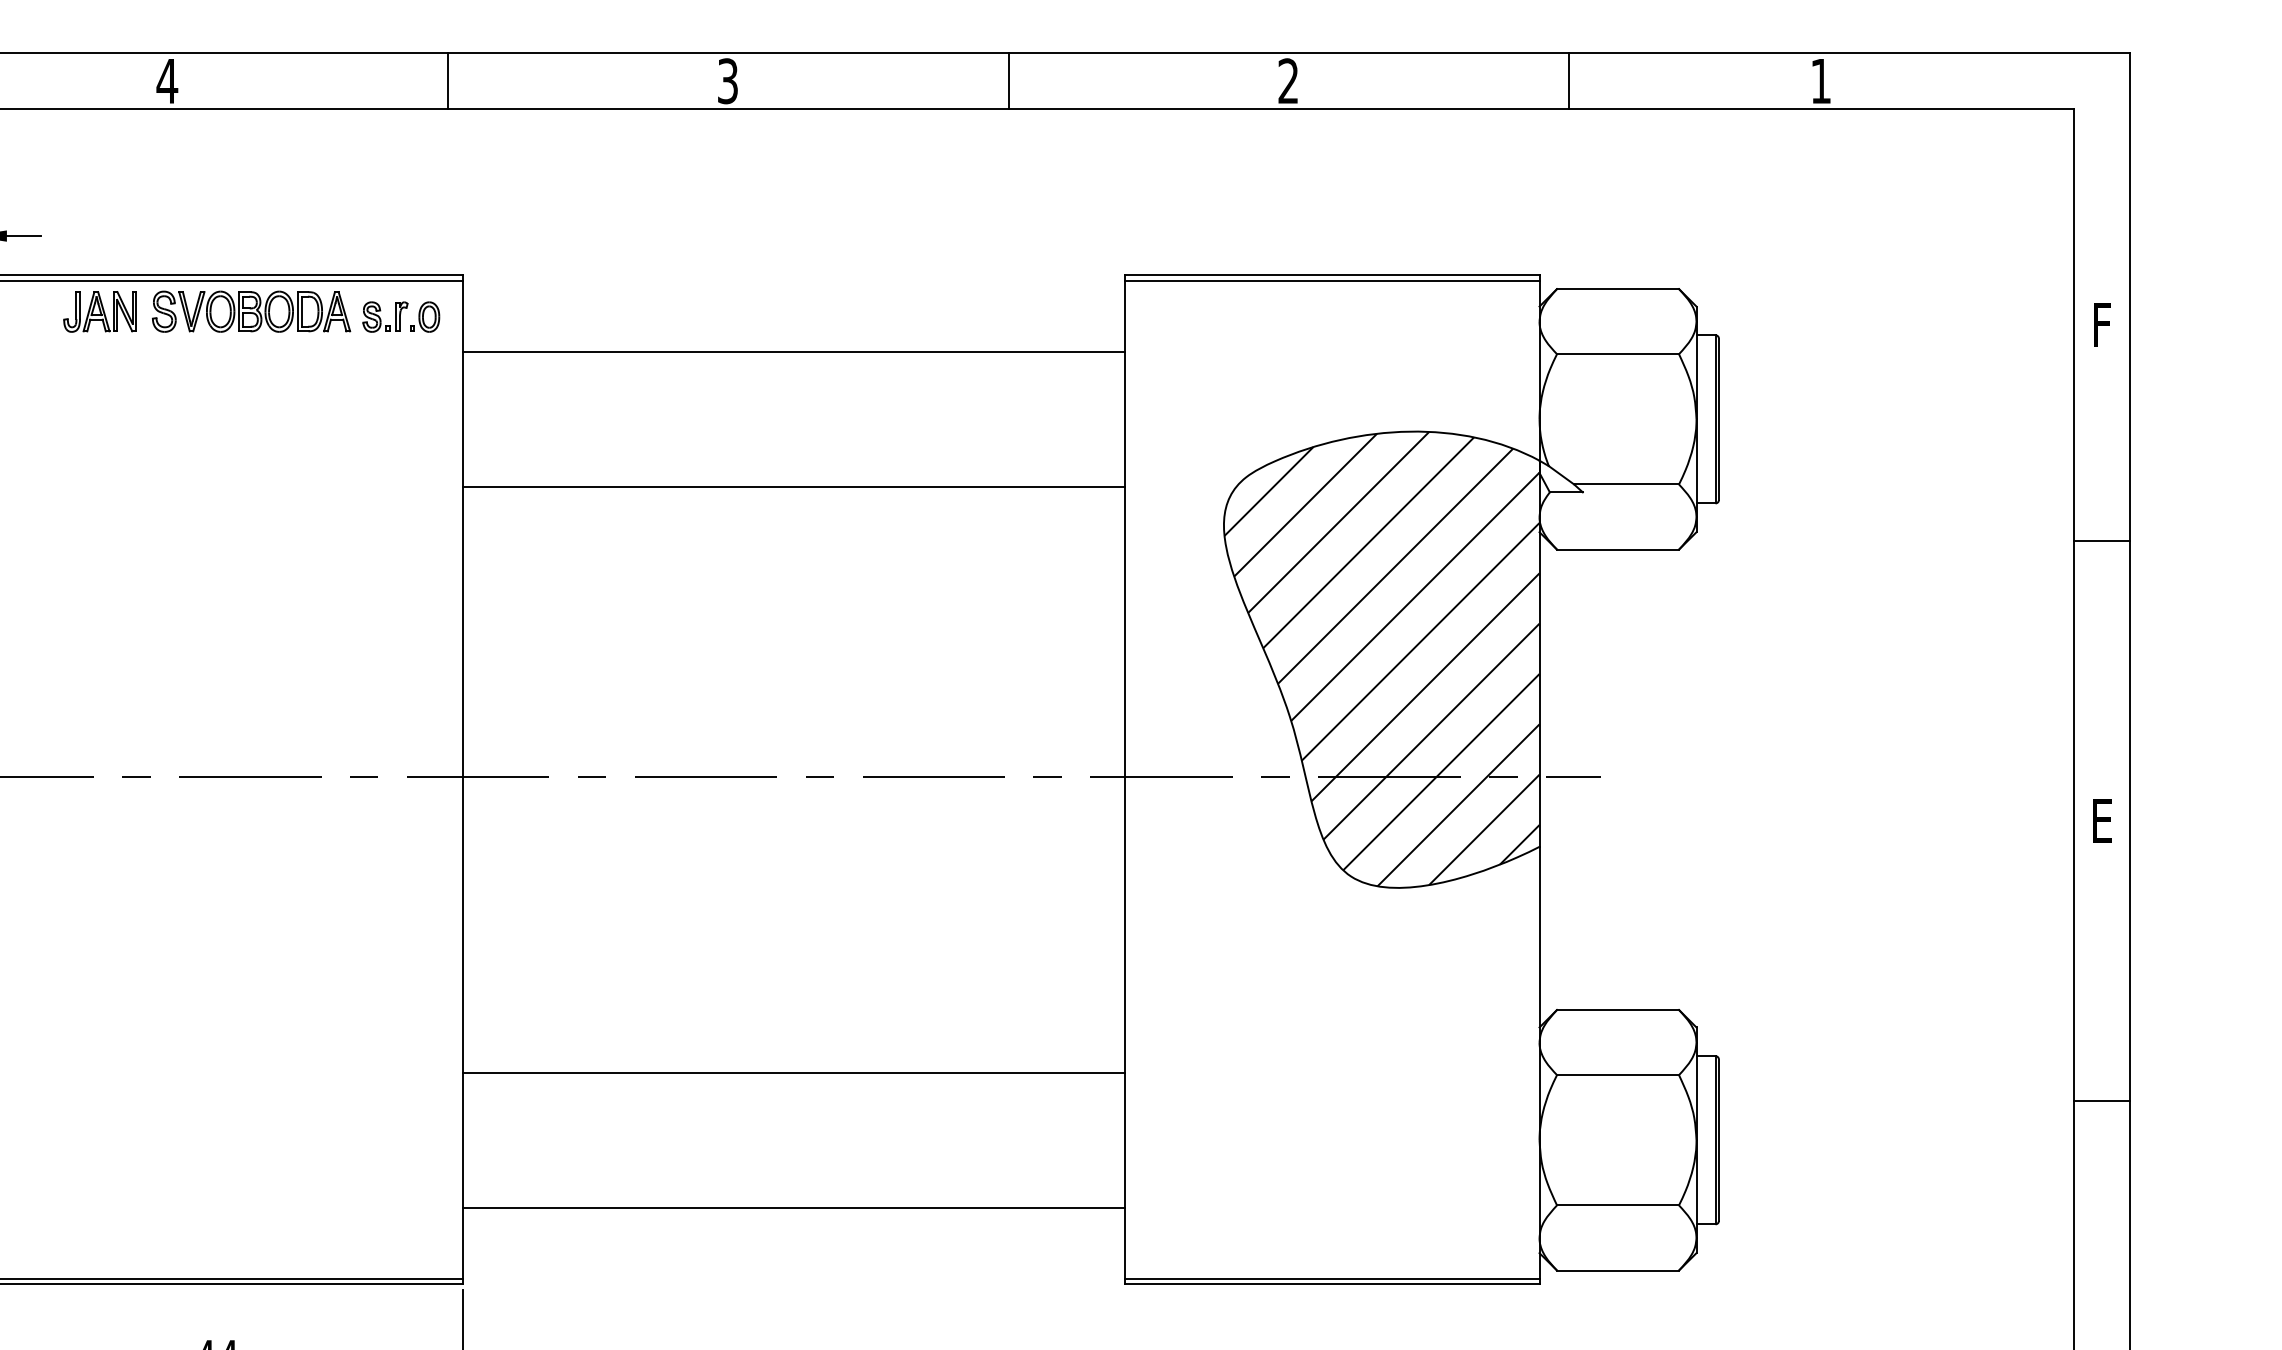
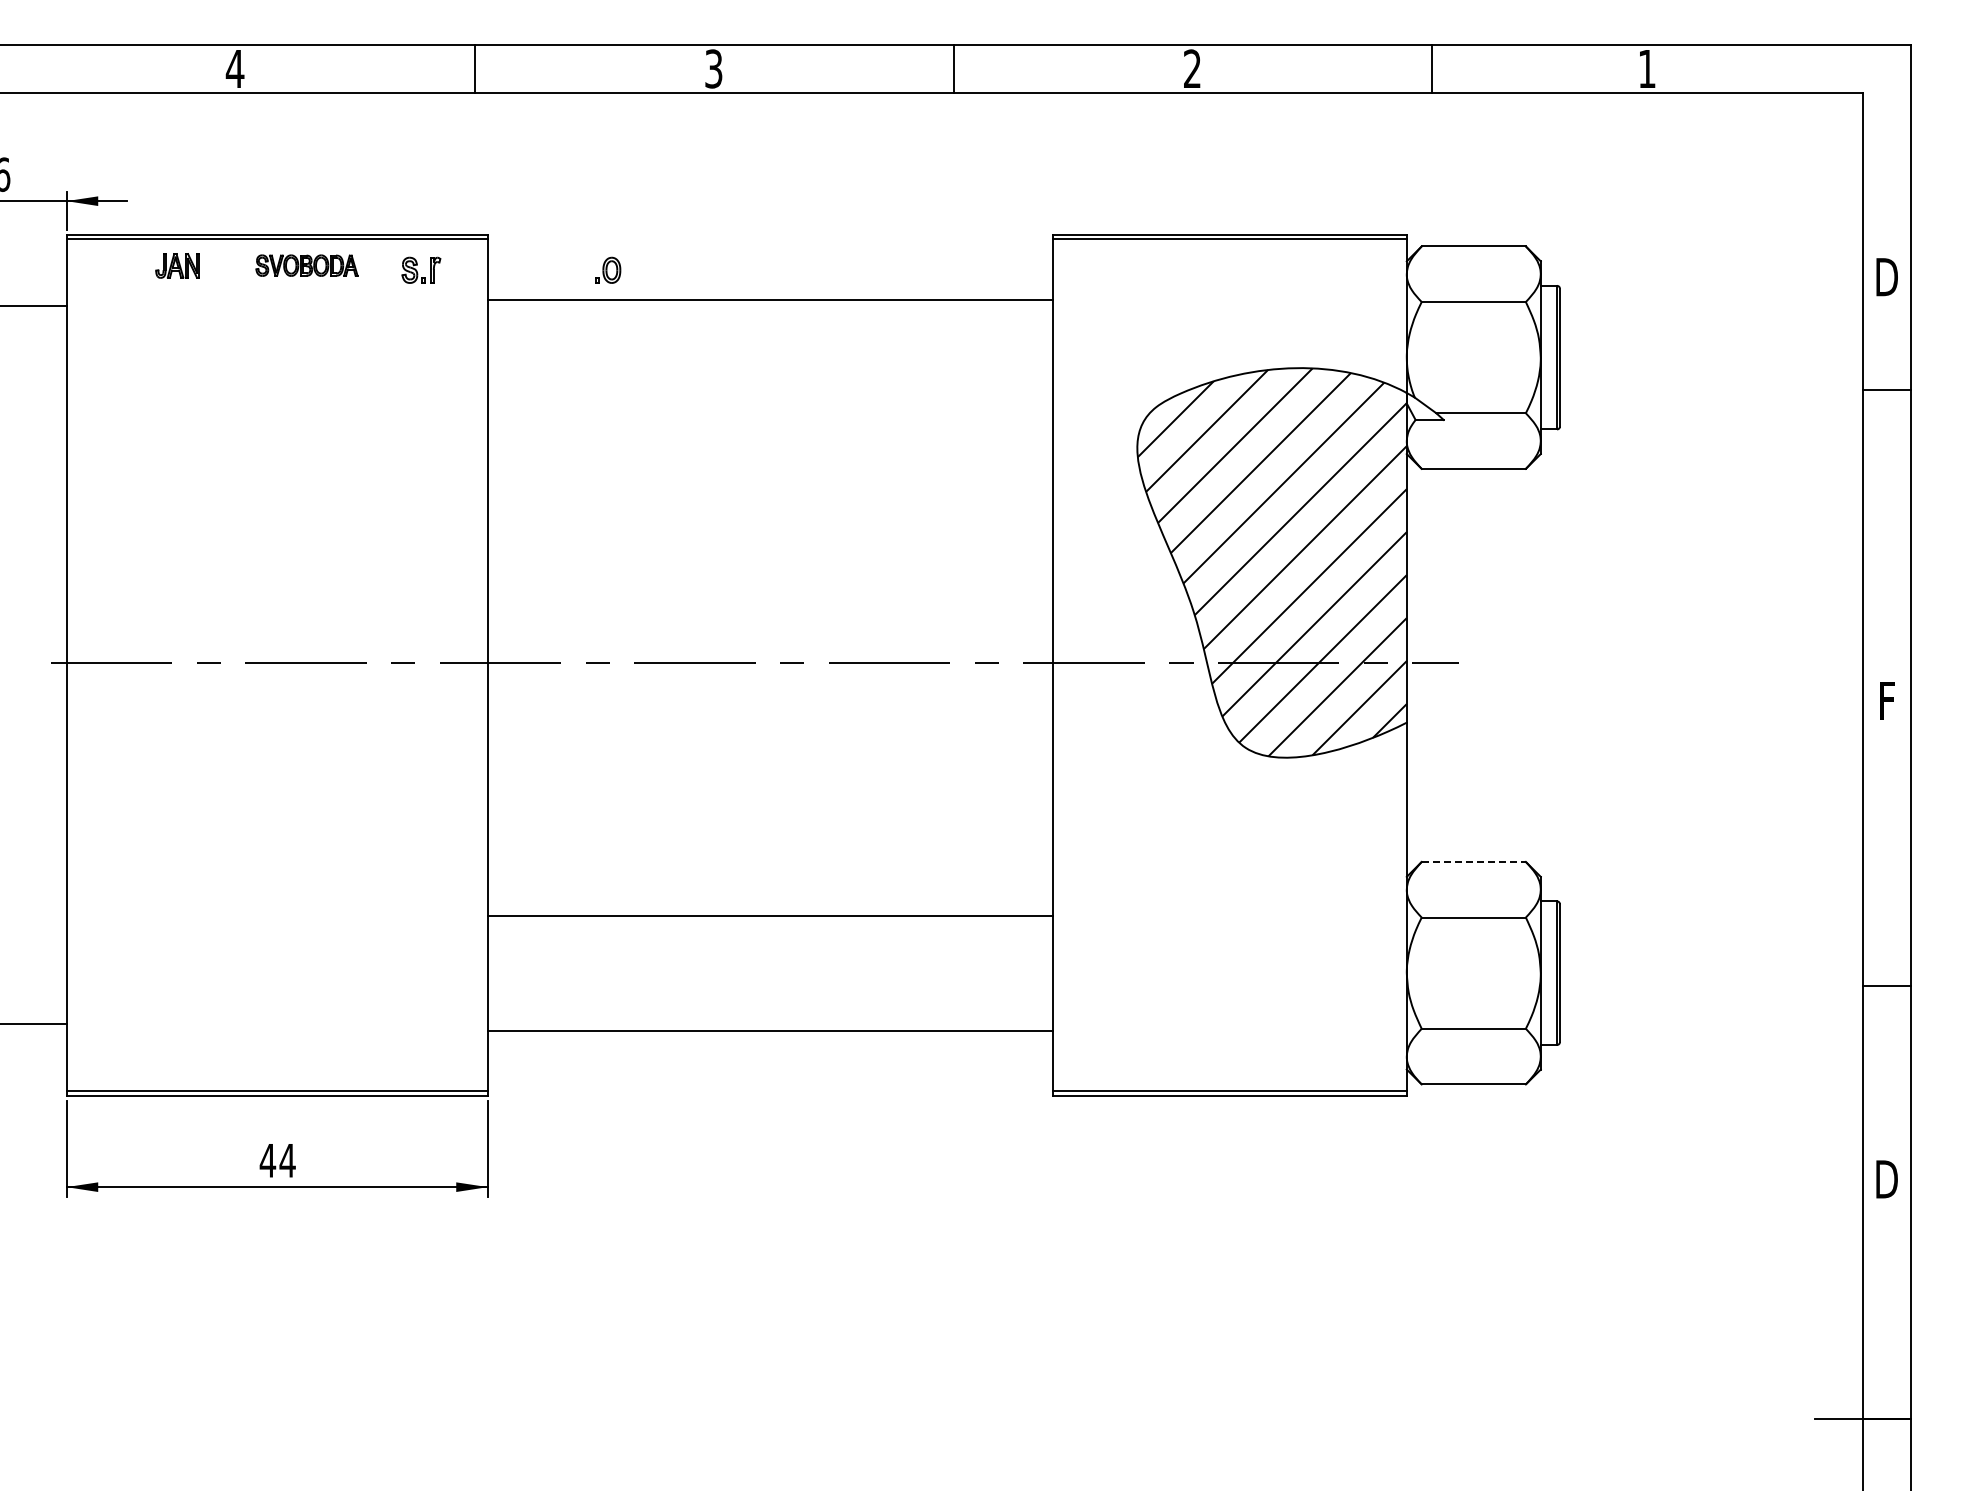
part: (99, 311) -> (177, 265), size x0.7
part: (250, 311) -> (306, 265), size x0.6
part: (425, 316) -> (608, 269), moved
text: (2101, 325) -> (1886, 277), F -> D
line: (793, 487) -> (769, 415), removed
line: (2101, 540) -> (1886, 390), moved
text: (2102, 820) -> (1887, 700), E -> F
line: (1618, 1009) -> (1474, 861), solid -> dashed
line: (2101, 1100) -> (1886, 985), moved

